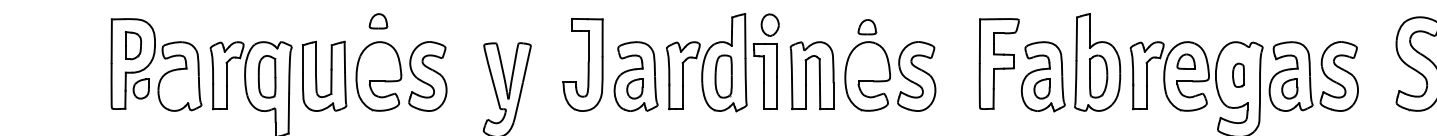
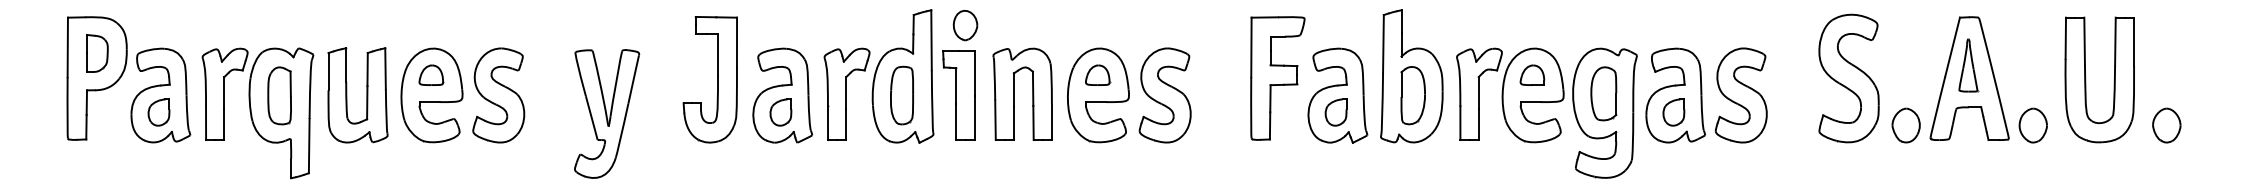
part: (378, 20) -> (431, 74), moved
part: (867, 26) -> (1098, 74), moved
part: (1238, 75) -> (1603, 93), size x1.67
part: (140, 88) -> (158, 112), moved

